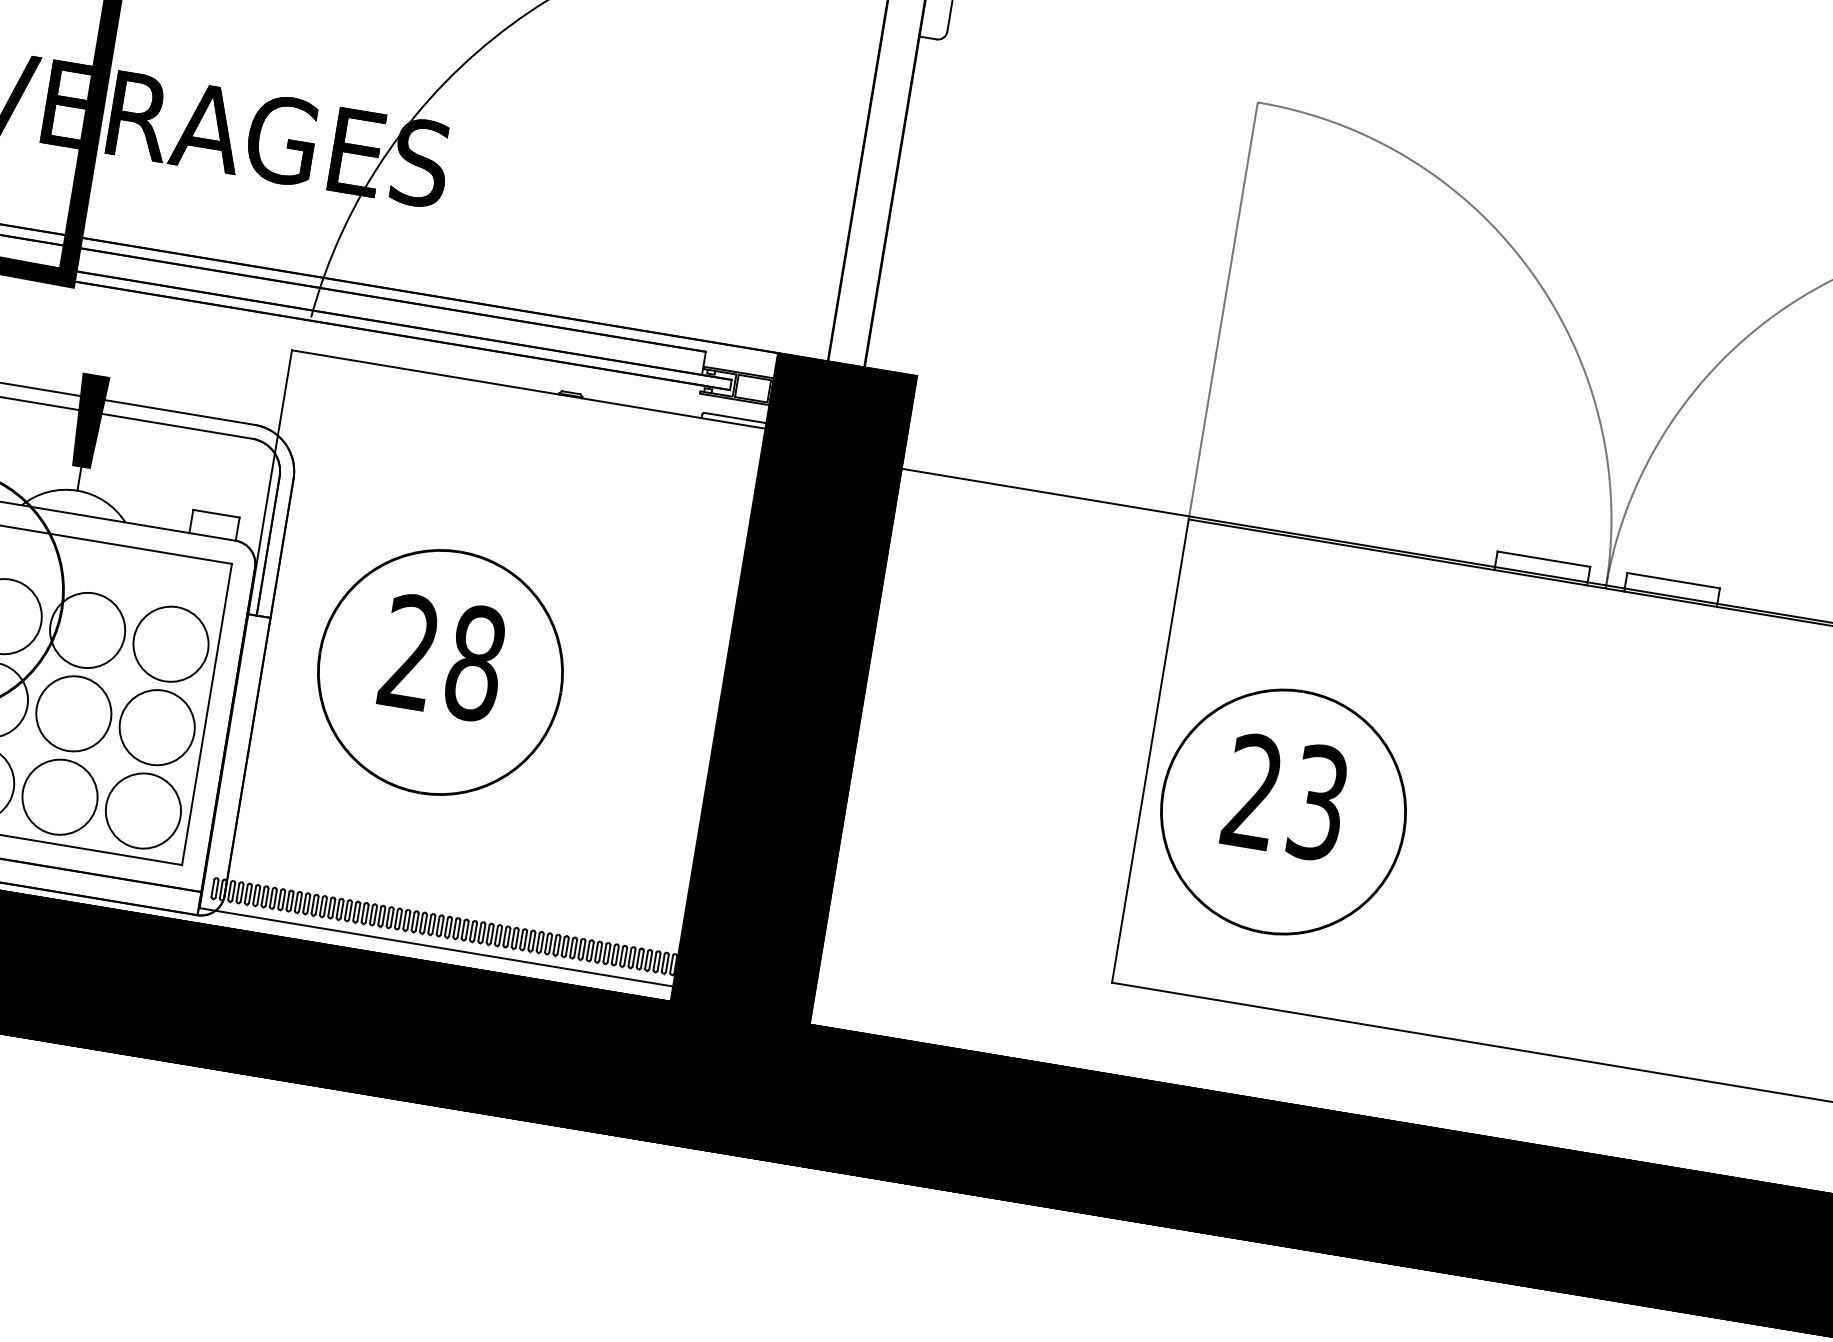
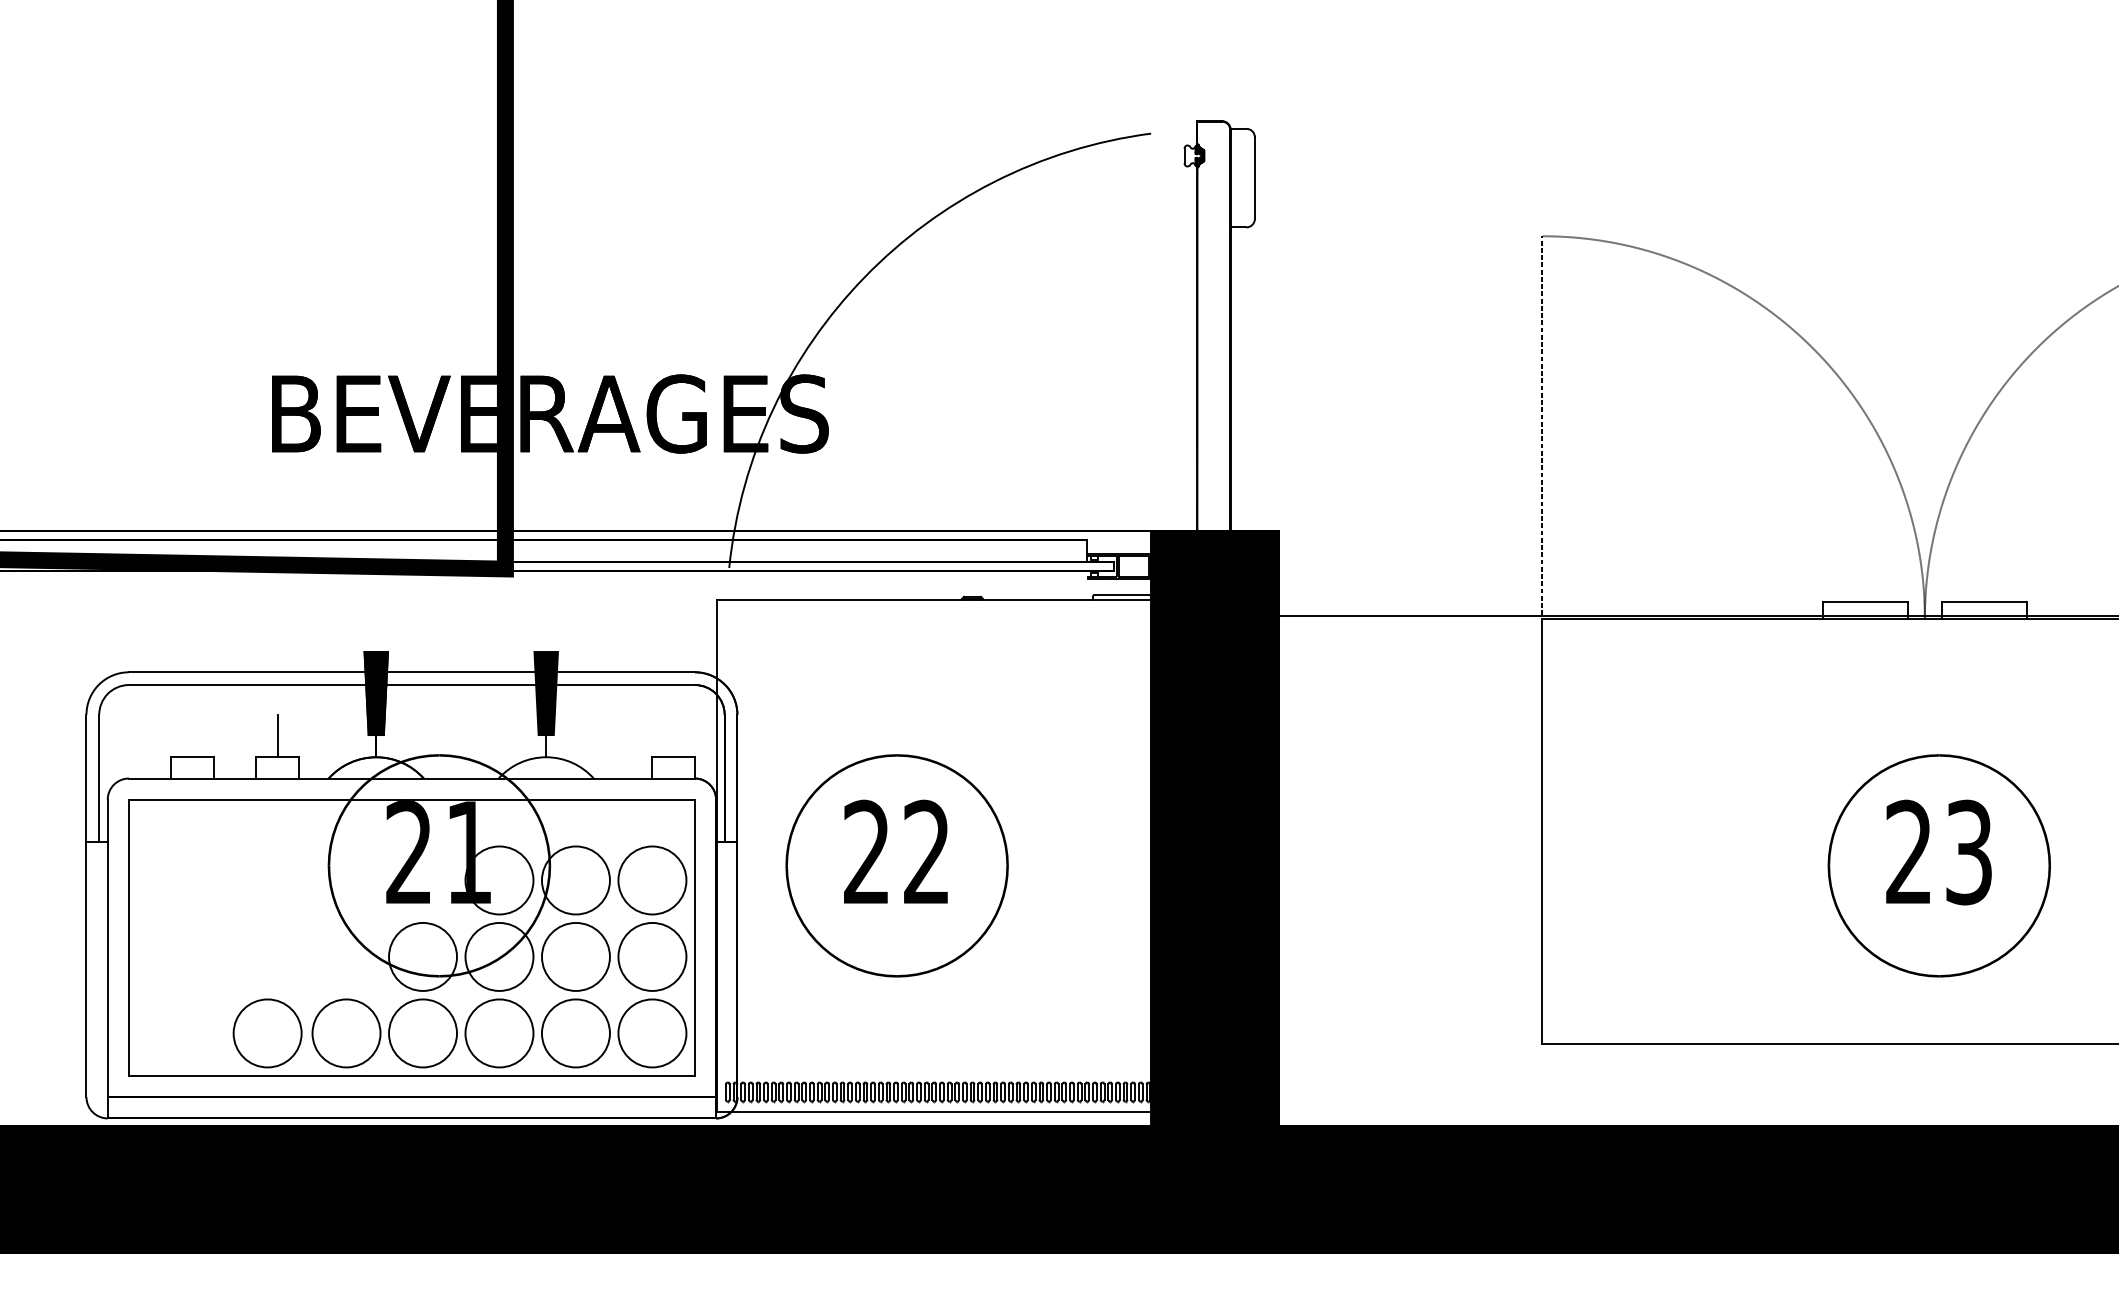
text: (474, 663) -> (926, 852), 28 -> 22
text: (1282, 811) -> (1938, 865), moved

